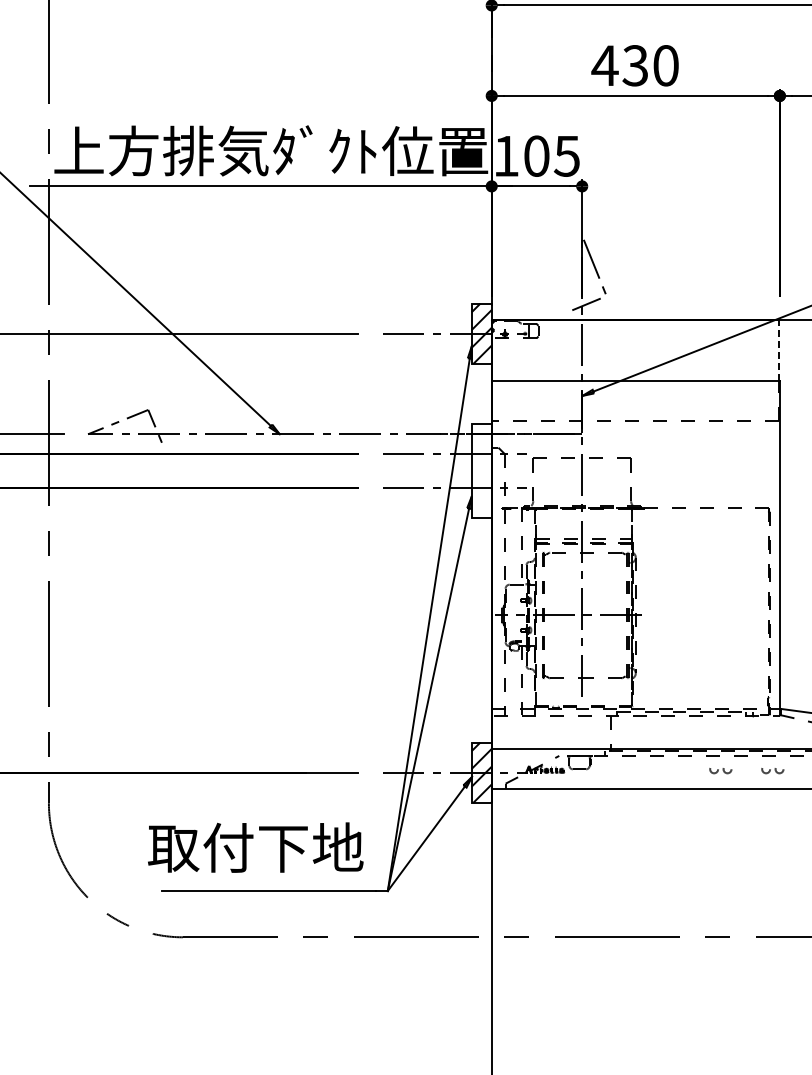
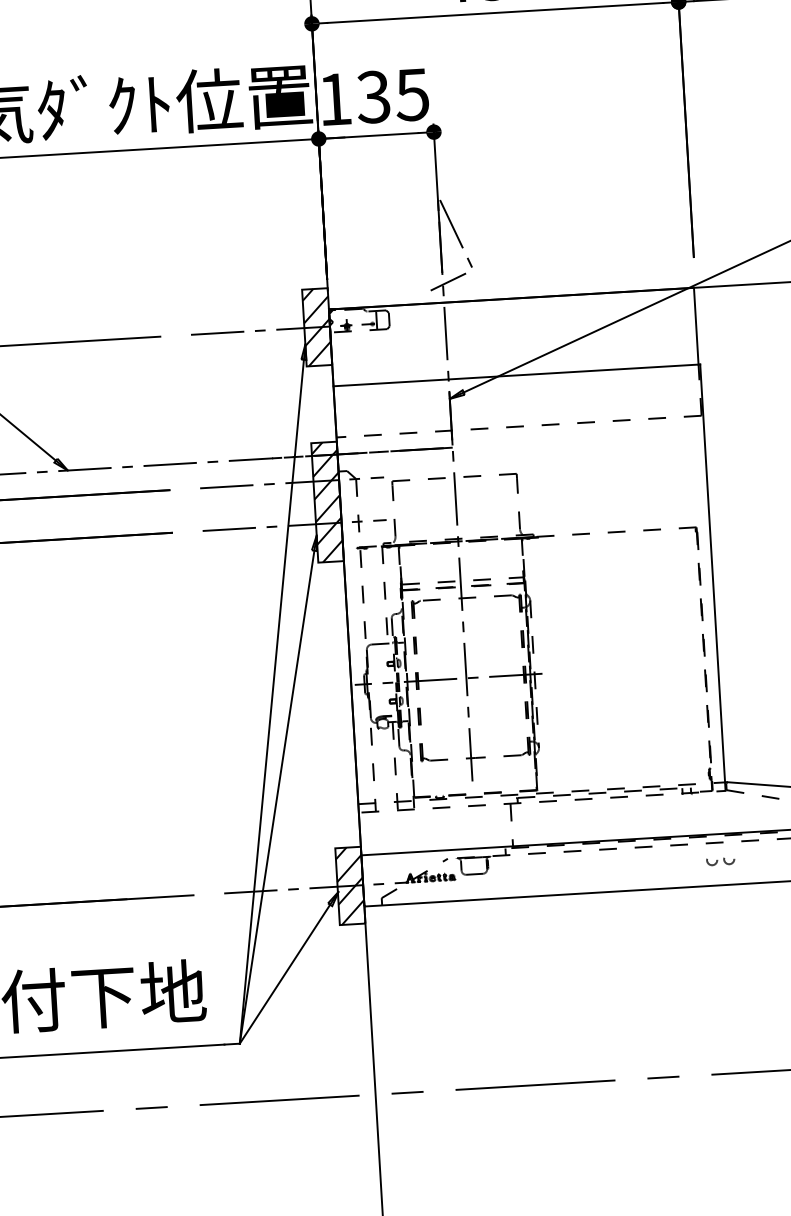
text: (536, 155) -> (373, 96), 105 -> 135
line: (778, 350) -> (696, 326), dashed -> solid
hatch: (481, 471) -> (327, 502), added
part: (720, 771) -> (654, 866), removed

